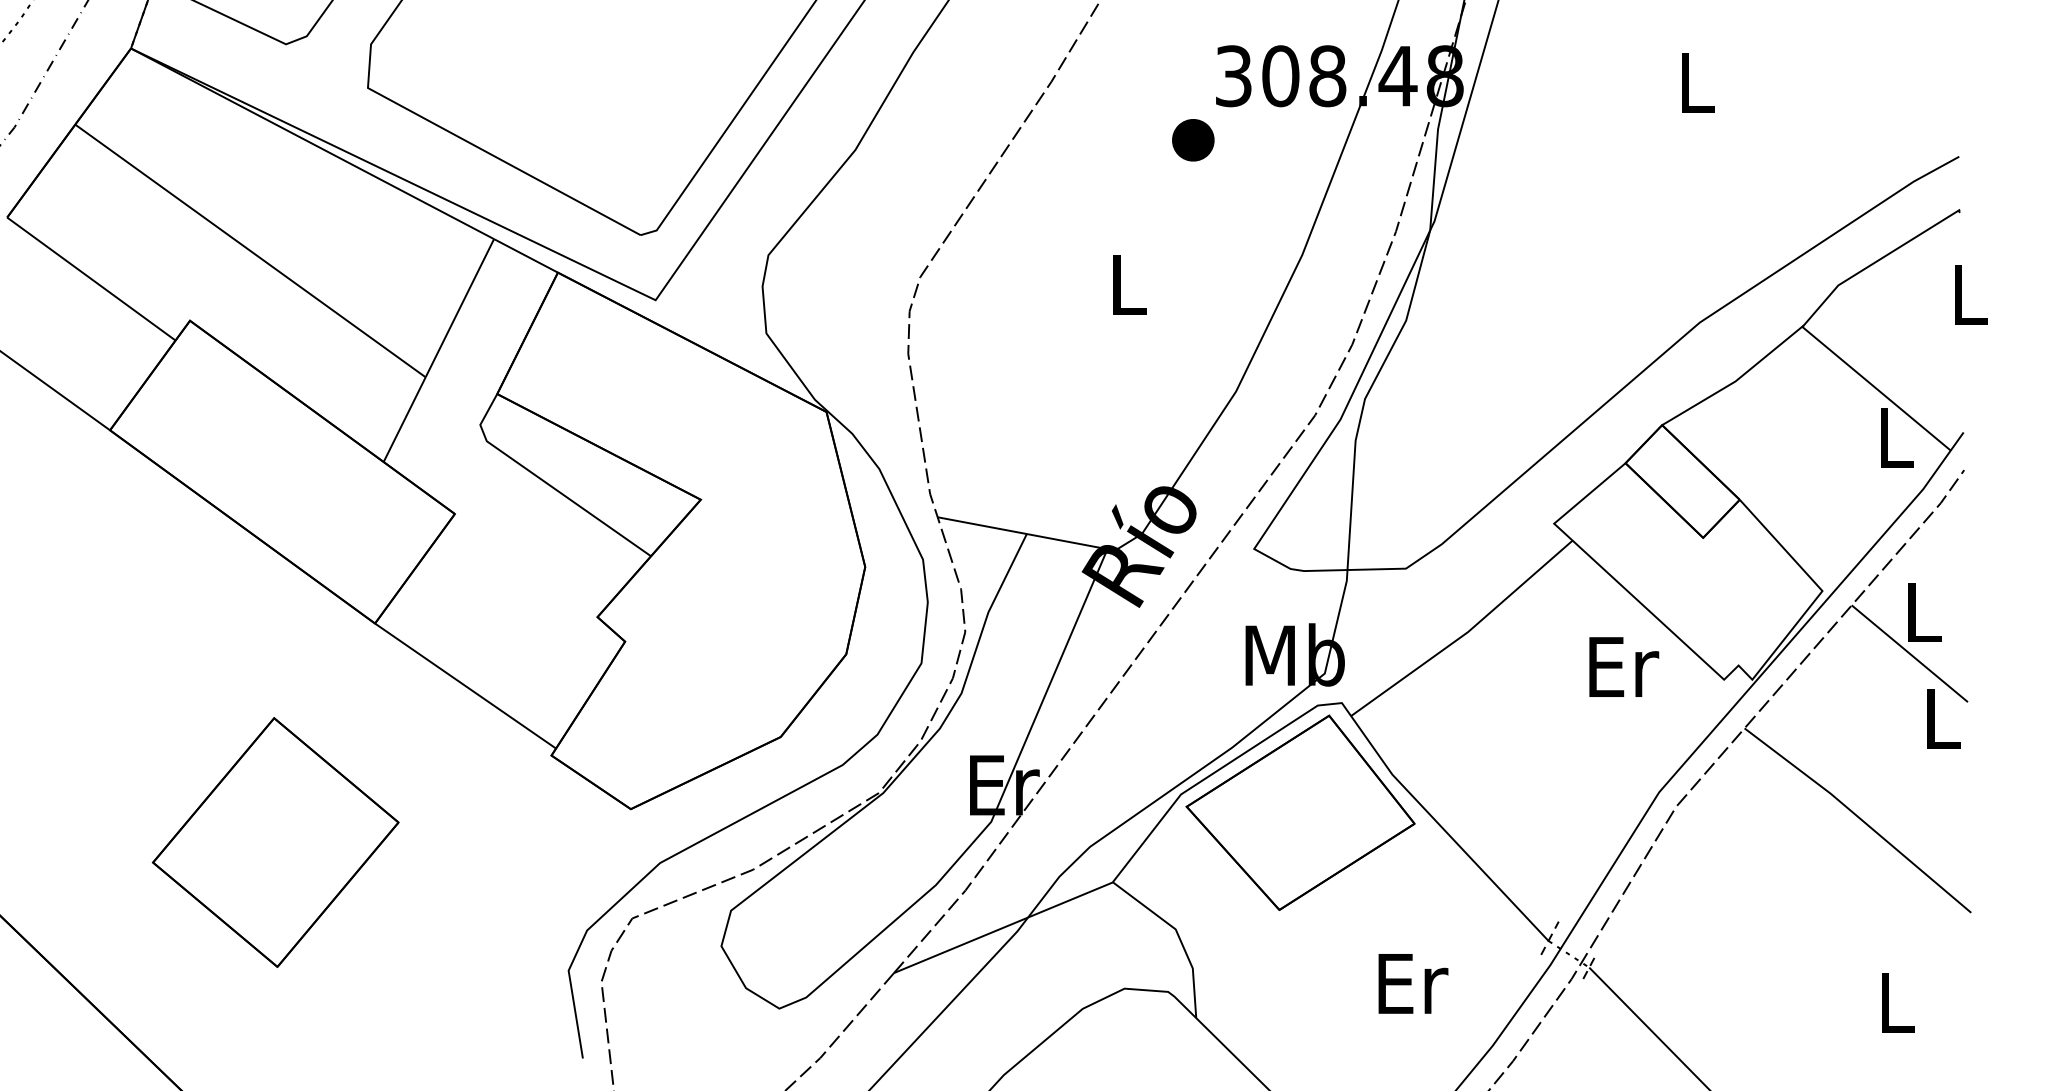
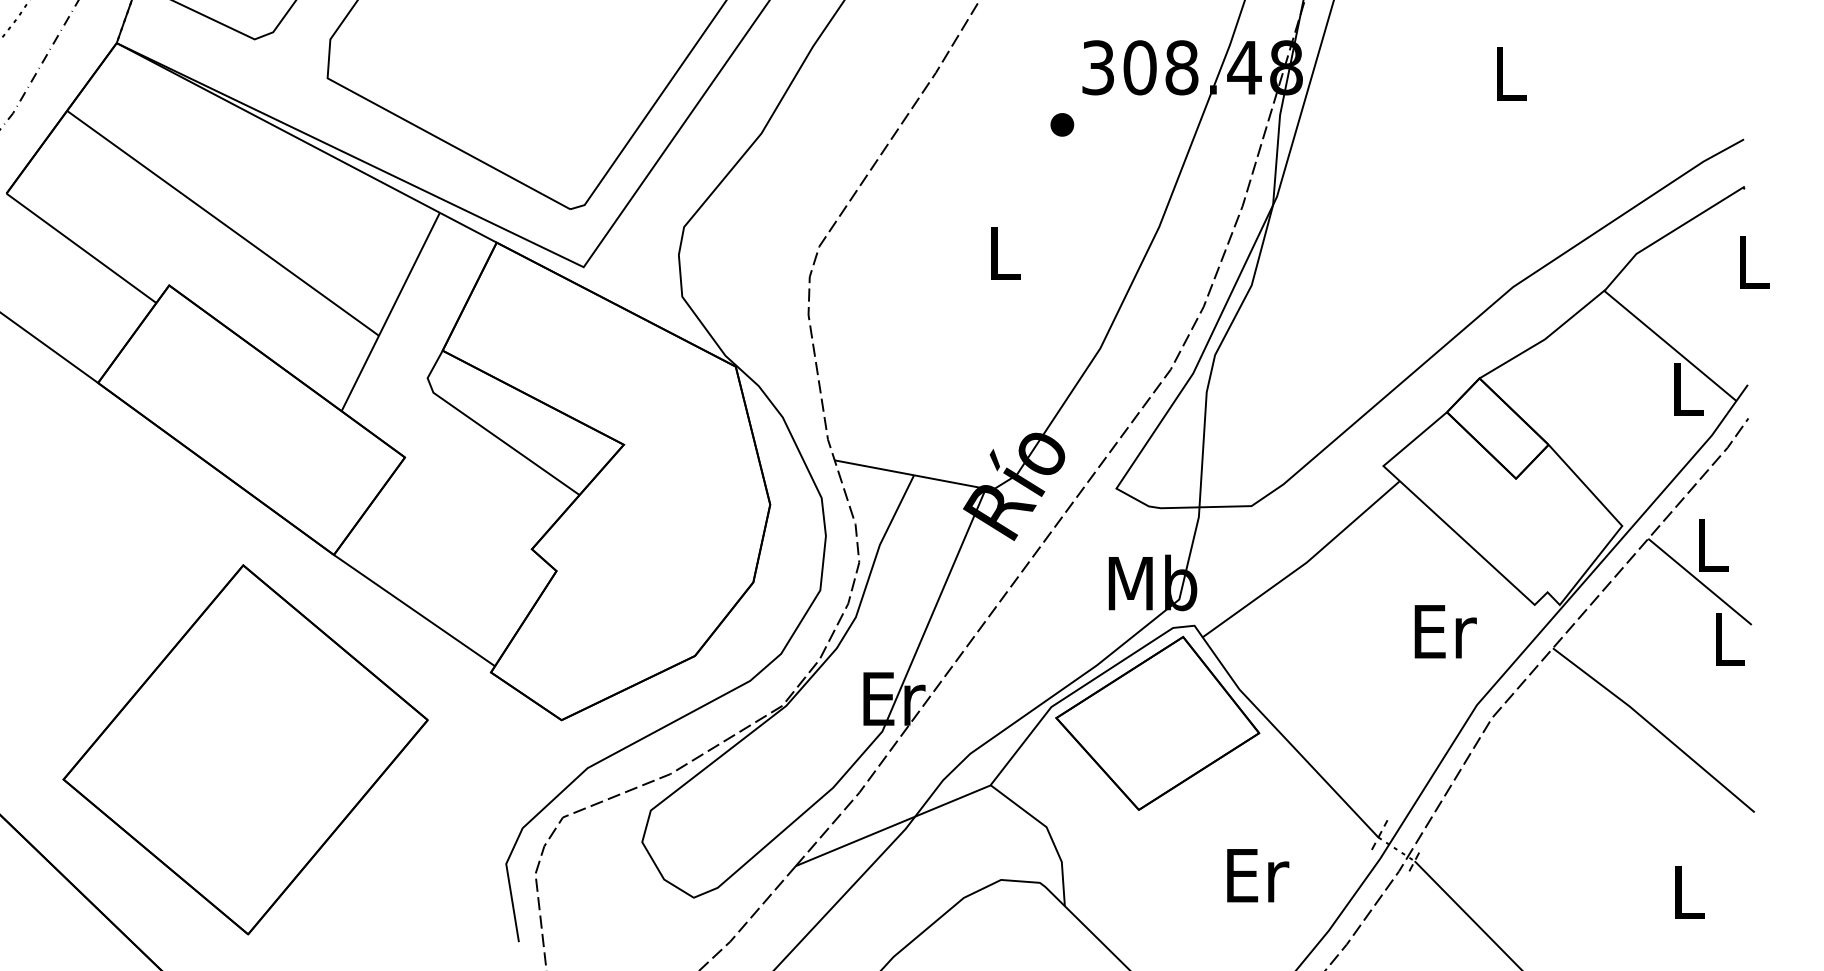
part: (1193, 139) -> (1062, 124), size x0.62
text: (1623, 666) -> (1445, 631), moved
part: (275, 842) -> (245, 749), size x1.67

